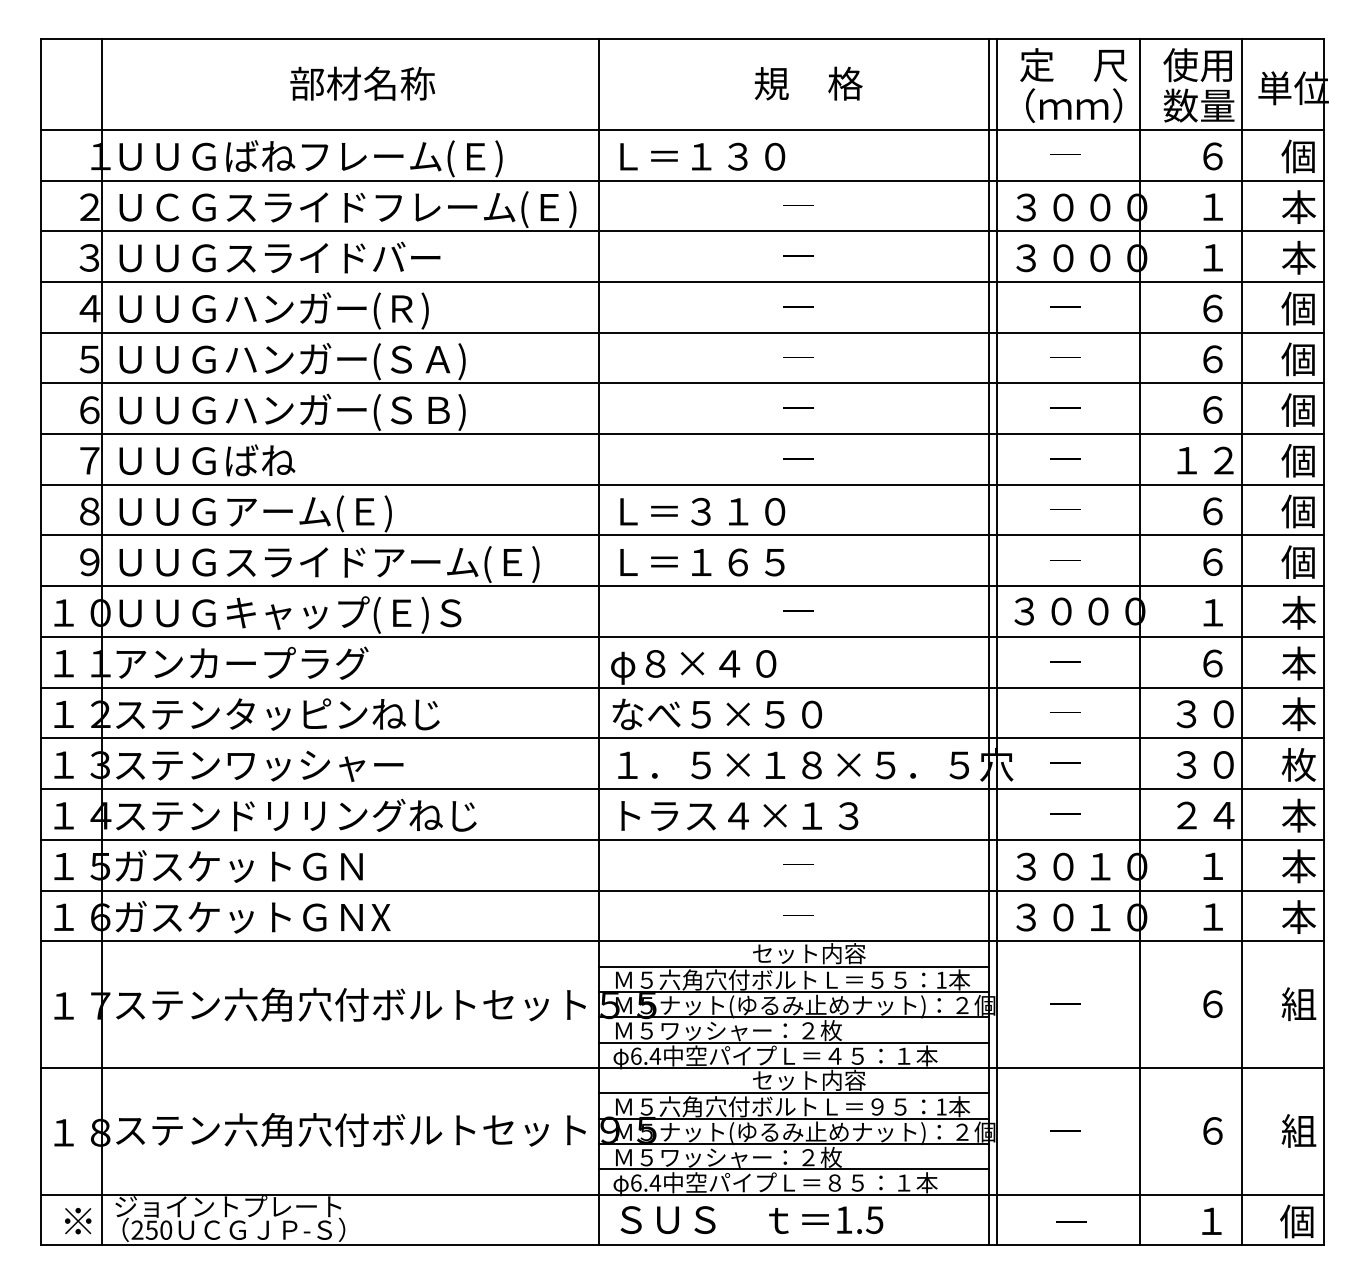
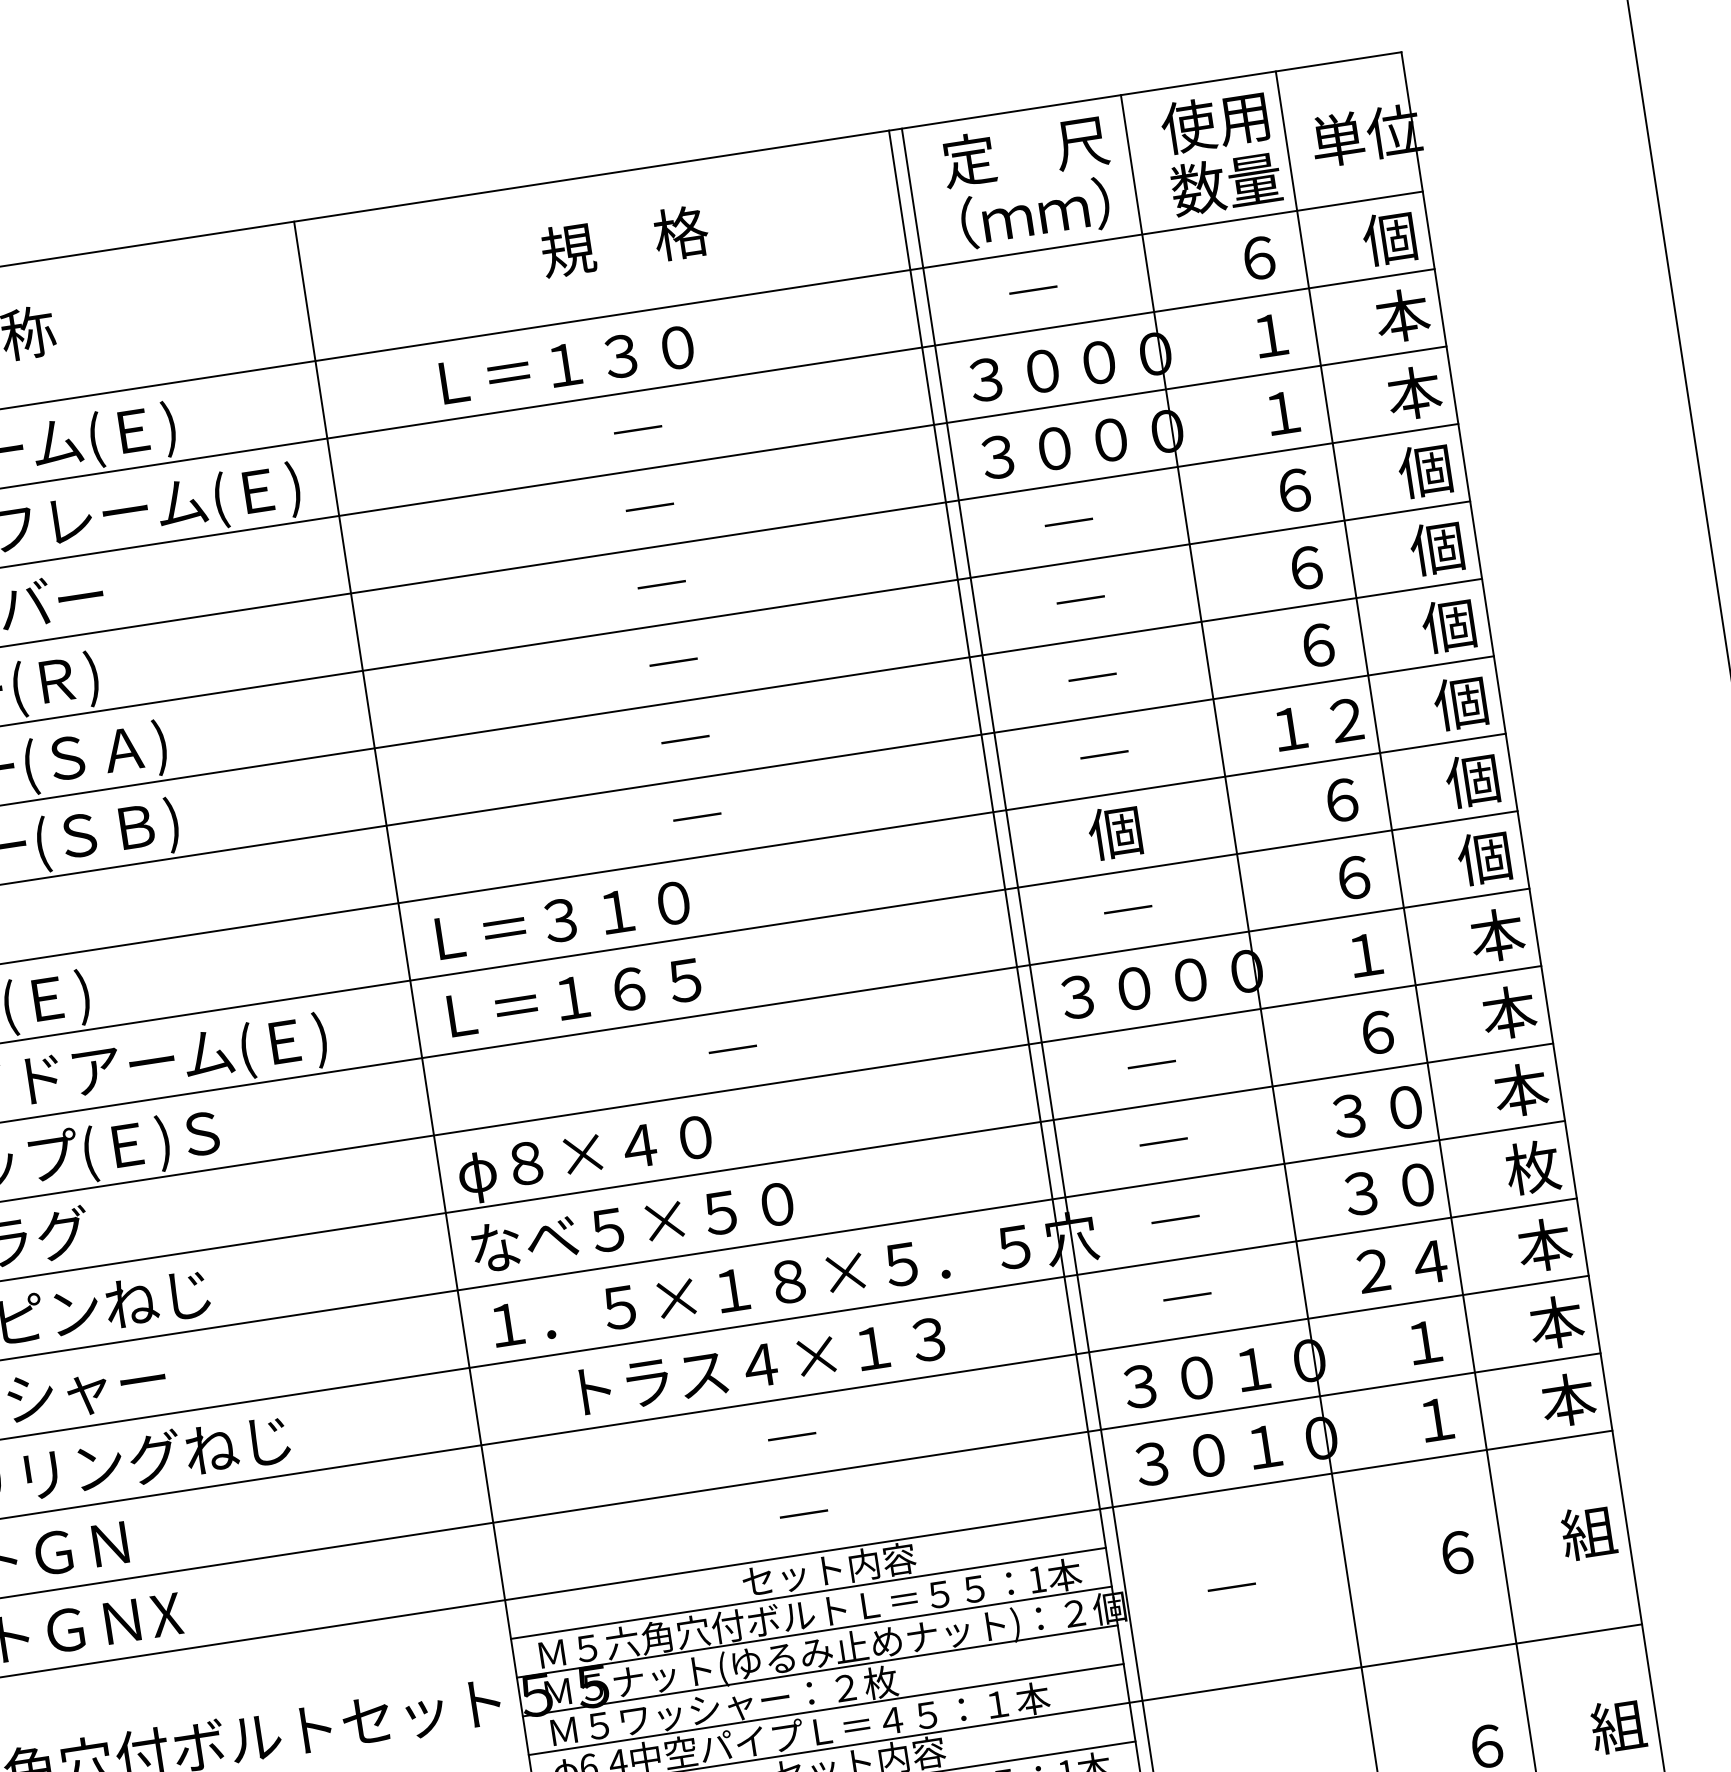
text: (702, 156) -> (566, 364), moved
text: (1063, 509) -> (1113, 832), ― -> 個
text: (739, 815) -> (762, 1364), moved

